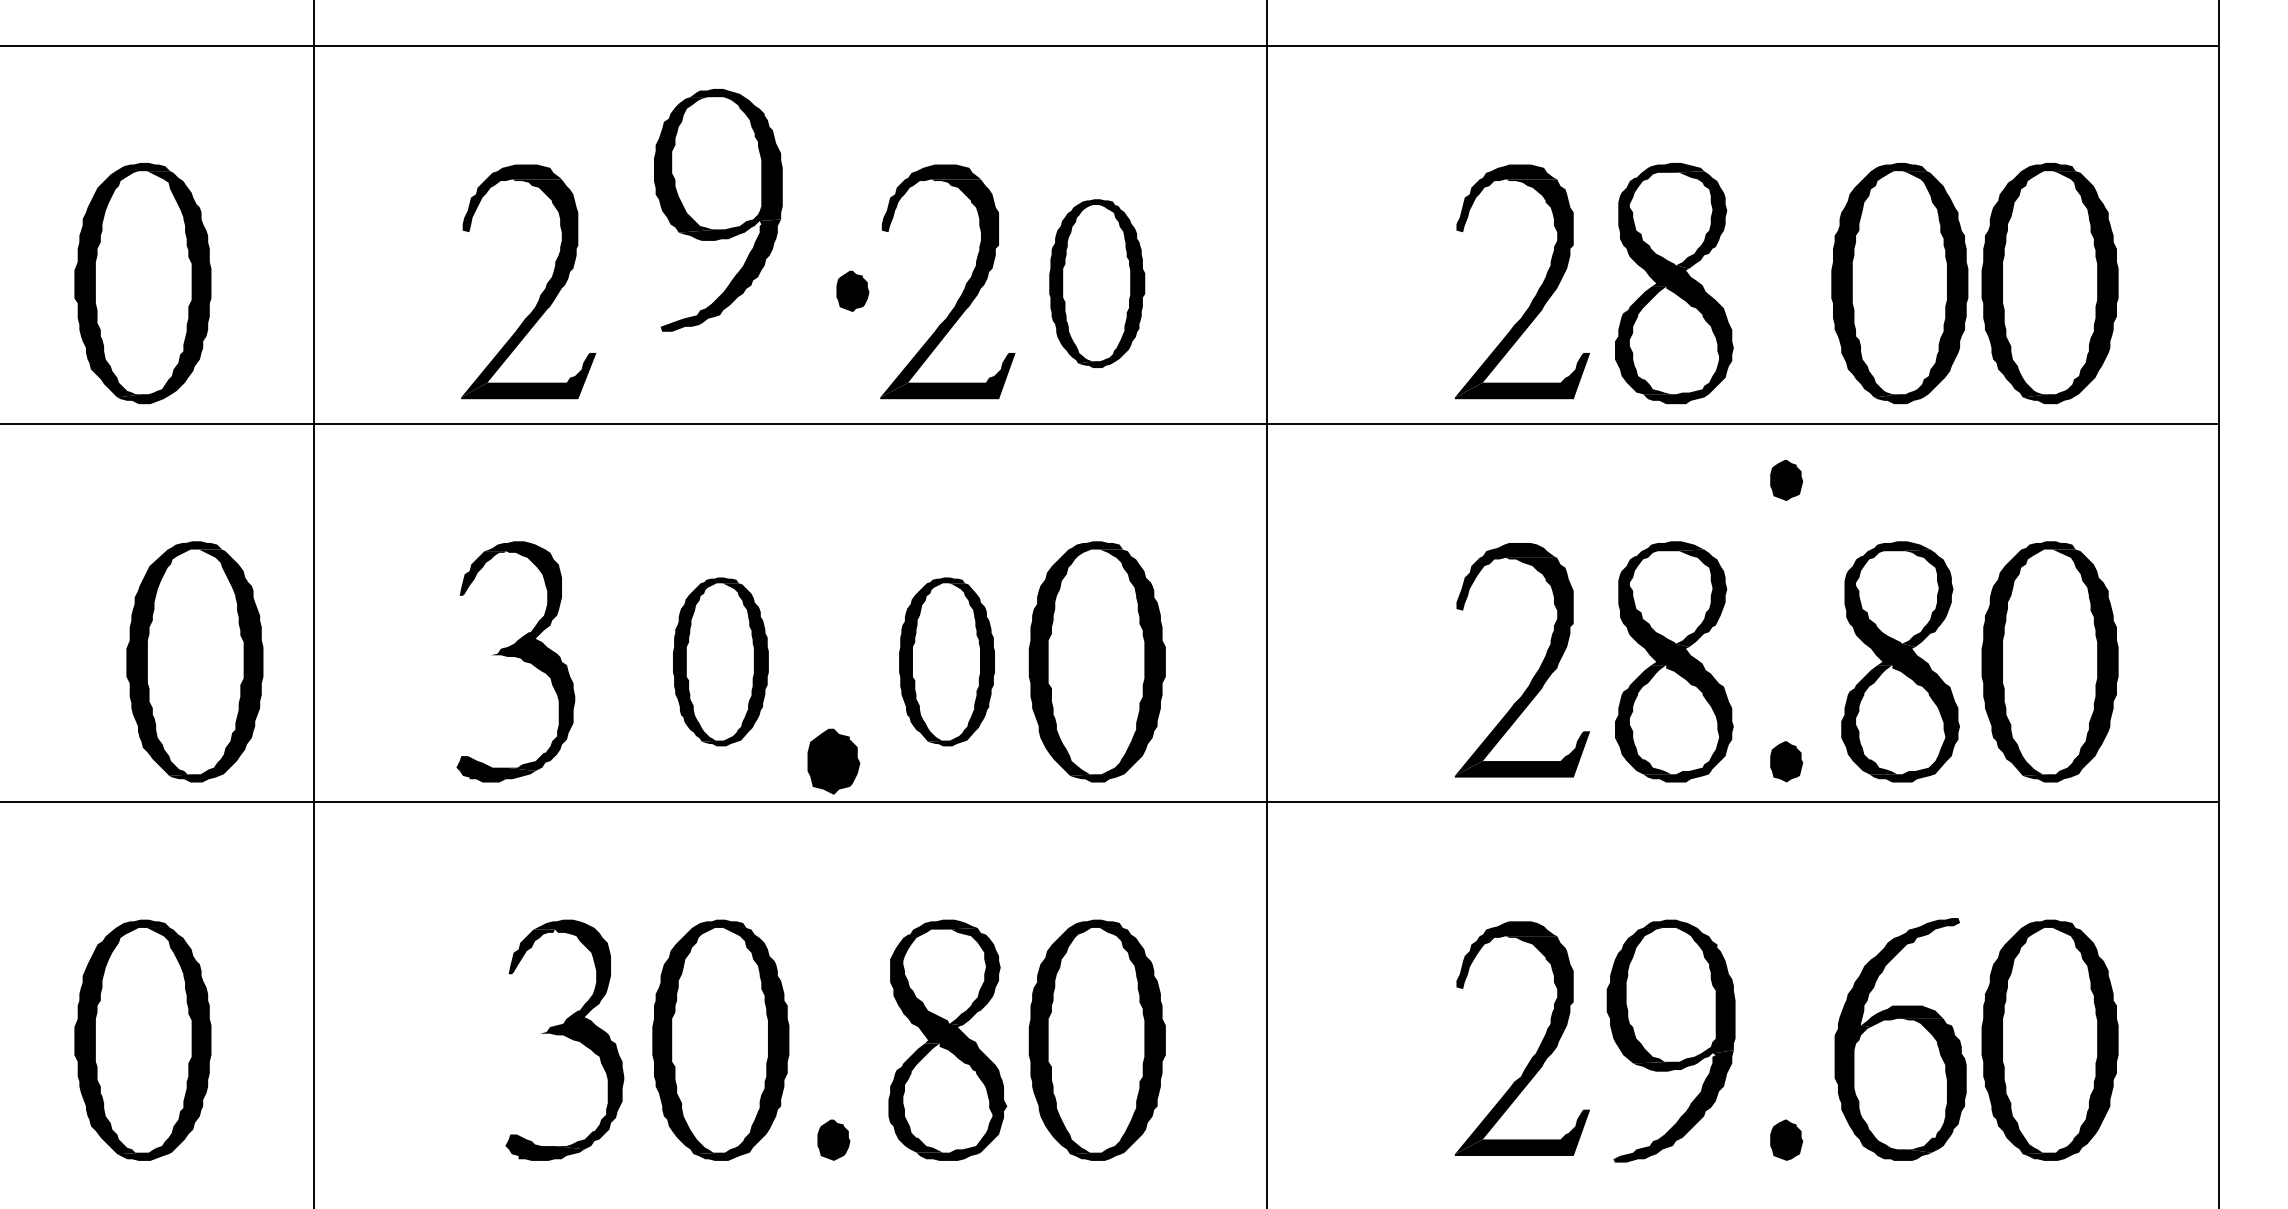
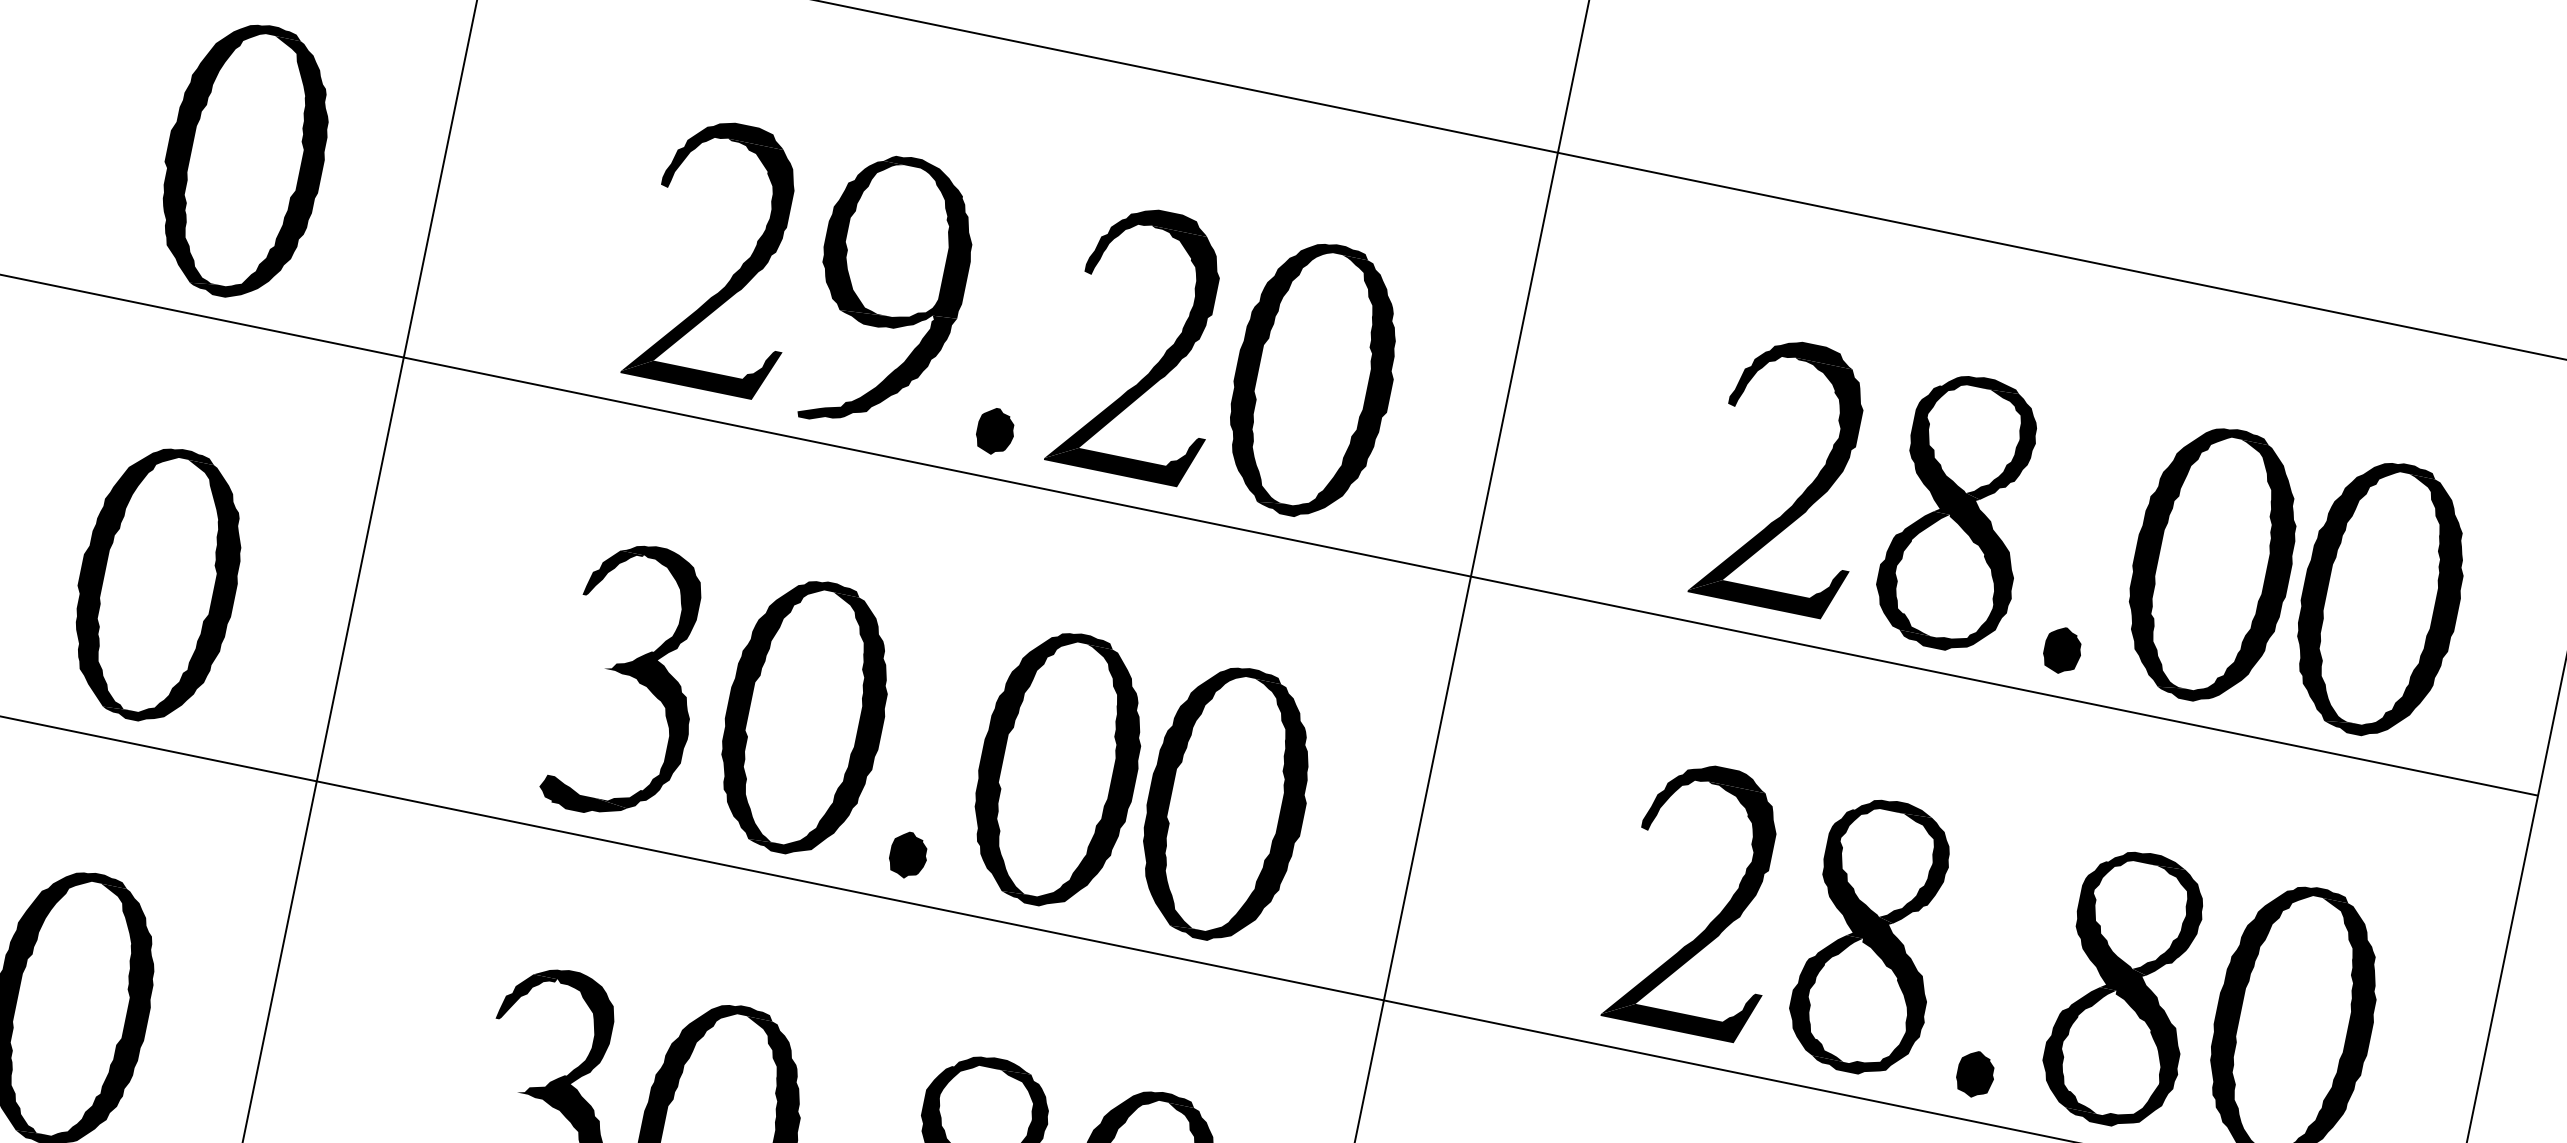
part: (718, 210) -> (889, 294), moved
part: (1096, 283) -> (1312, 380), size x1.43
part: (543, 290) -> (737, 270), moved
part: (852, 290) -> (995, 430), moved
part: (1786, 479) -> (2062, 649), moved
part: (194, 661) -> (157, 584), moved
part: (515, 661) -> (629, 681), moved
part: (720, 661) -> (804, 717), size x1.43
part: (946, 661) -> (1057, 769), size x1.43
part: (833, 761) -> (908, 855), size x0.62

